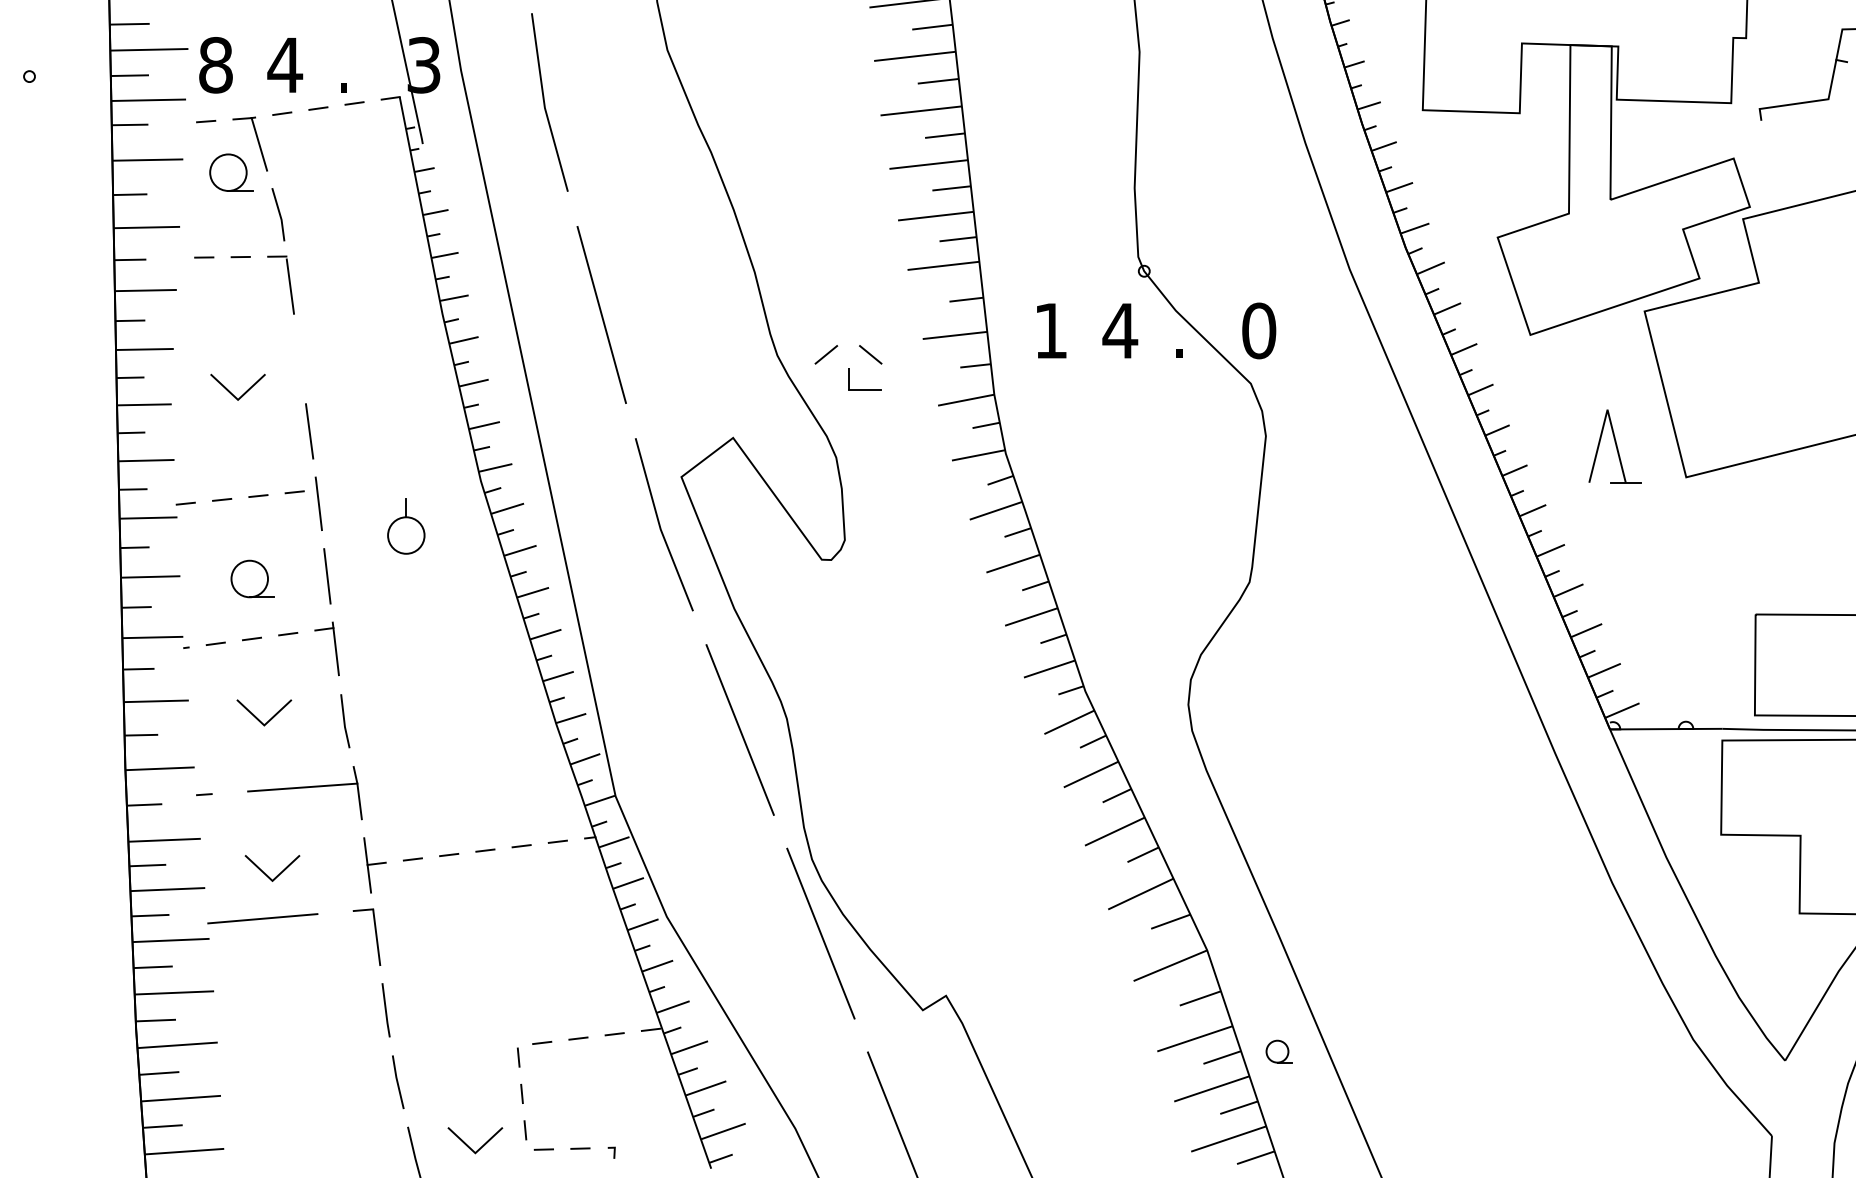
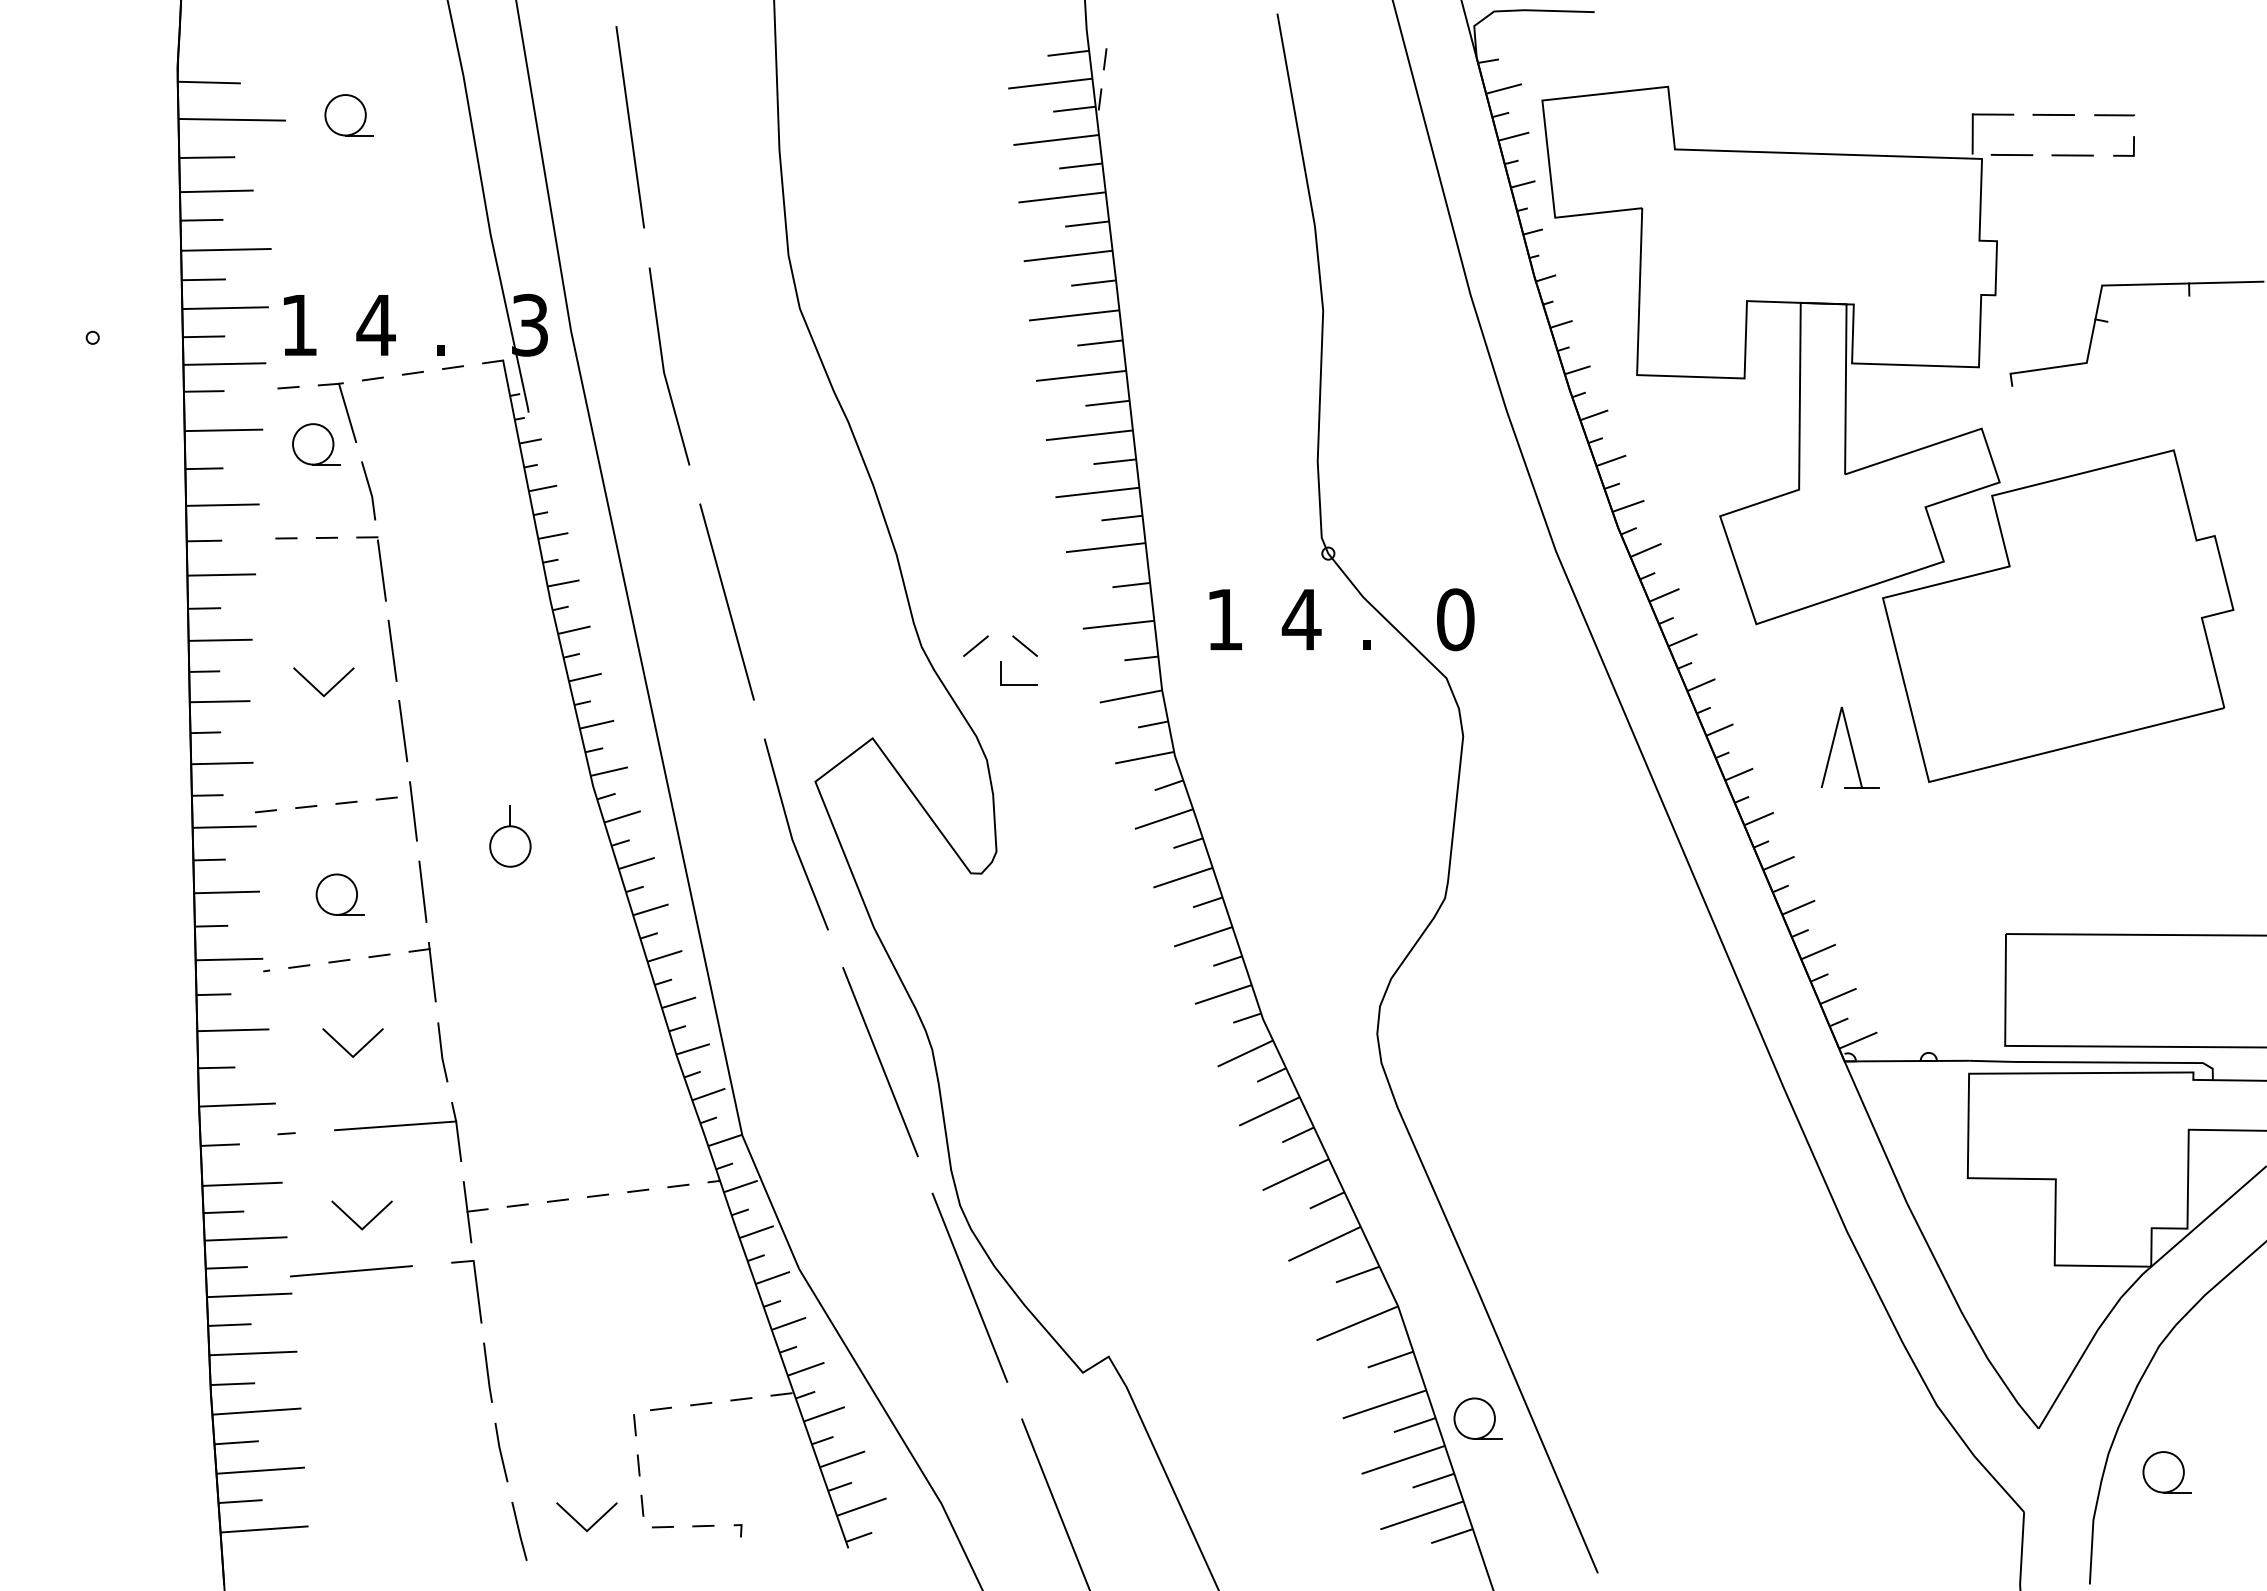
text: (216, 64) -> (299, 324), 8 -> 1
line: (299, 358) -> (392, 650), added
part: (1278, 1051) -> (1477, 1418), size x1.67

